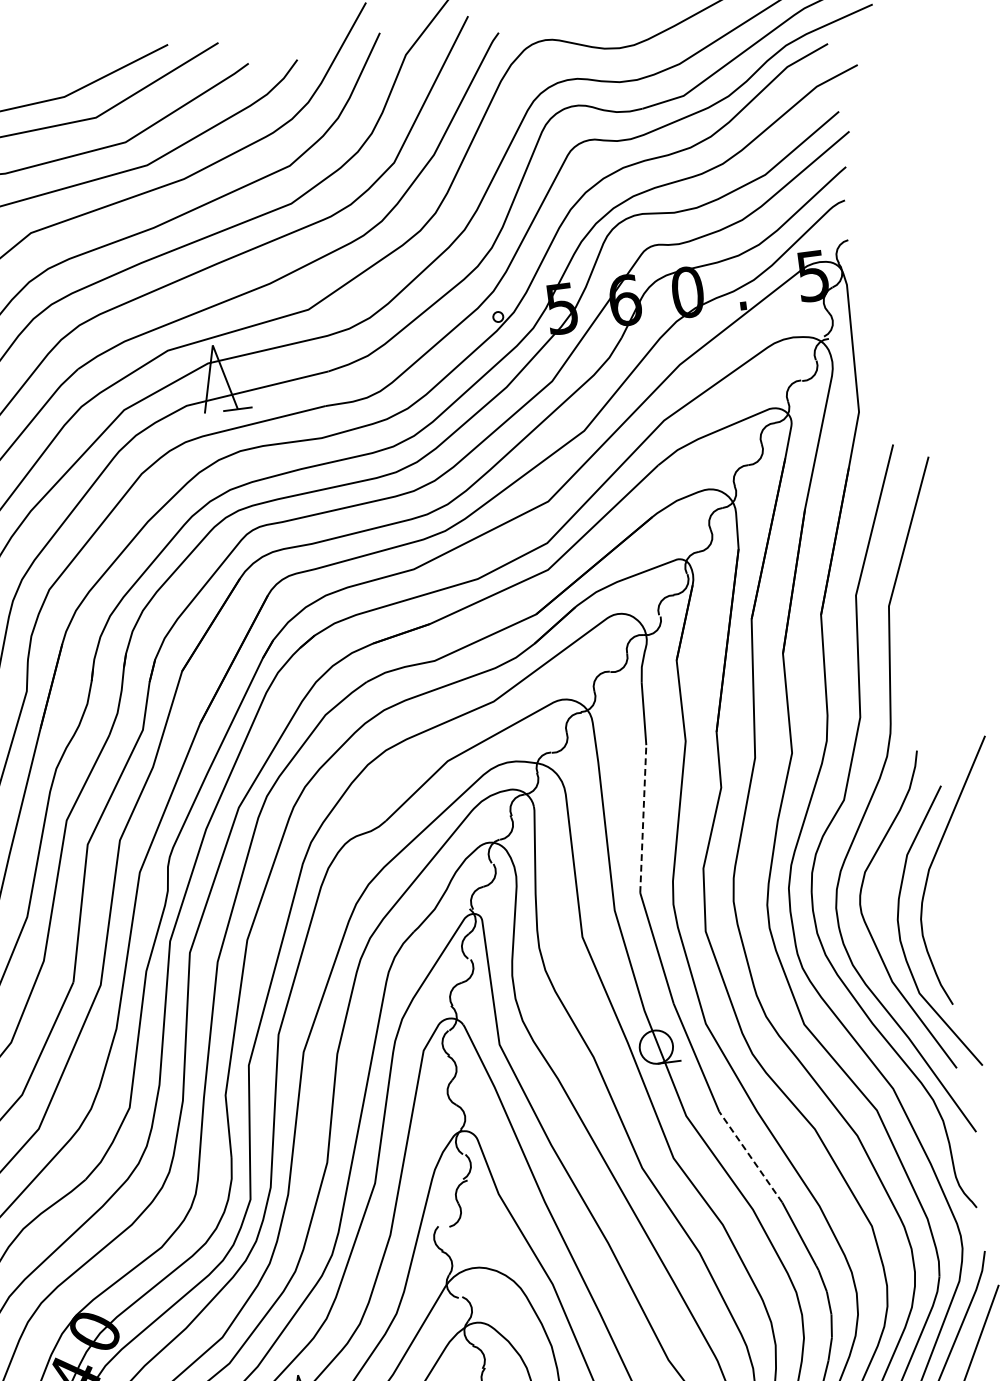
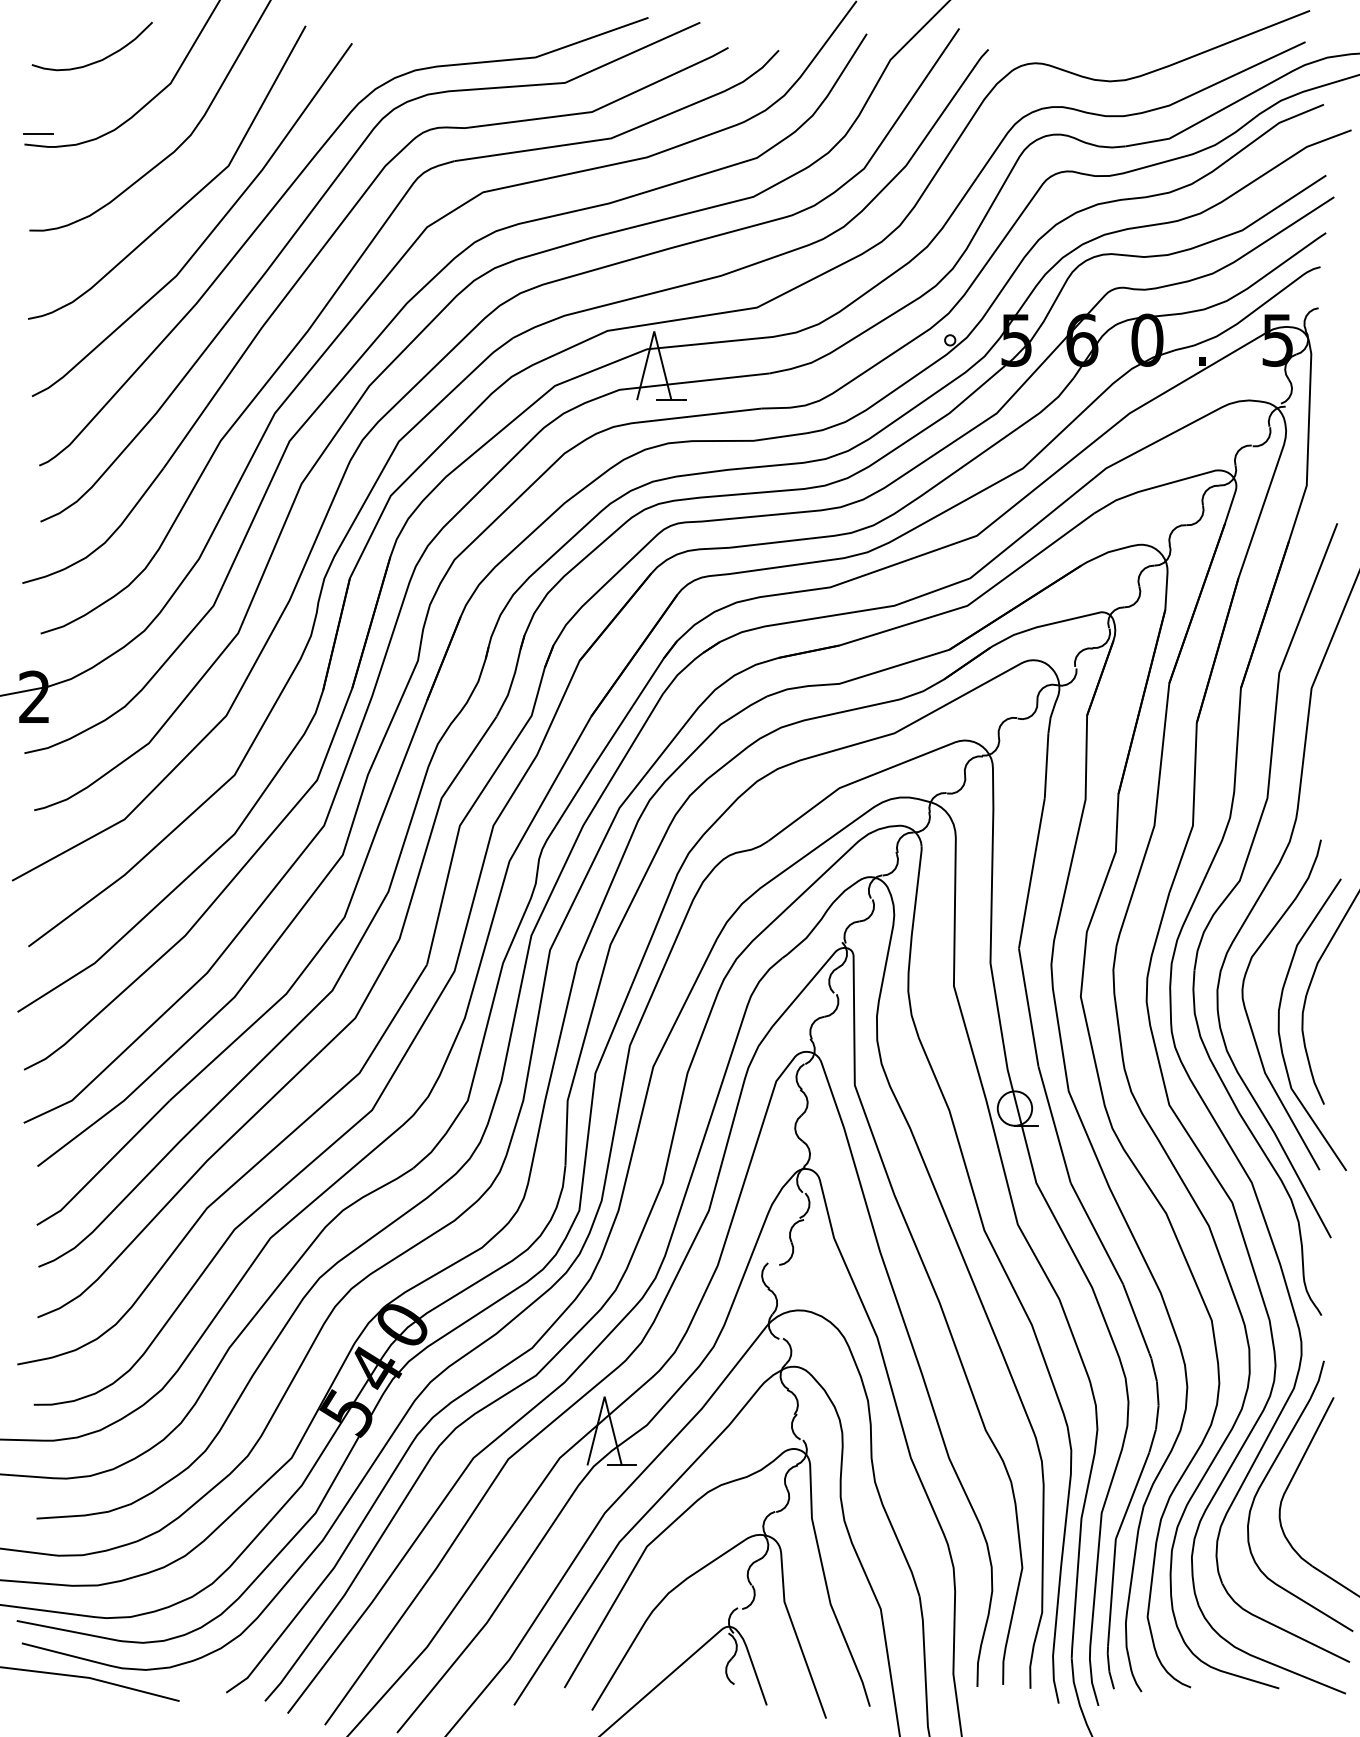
line: (642, 818) -> (1031, 872), dashed -> solid
line: (750, 1157) -> (1096, 1233), dashed -> solid

